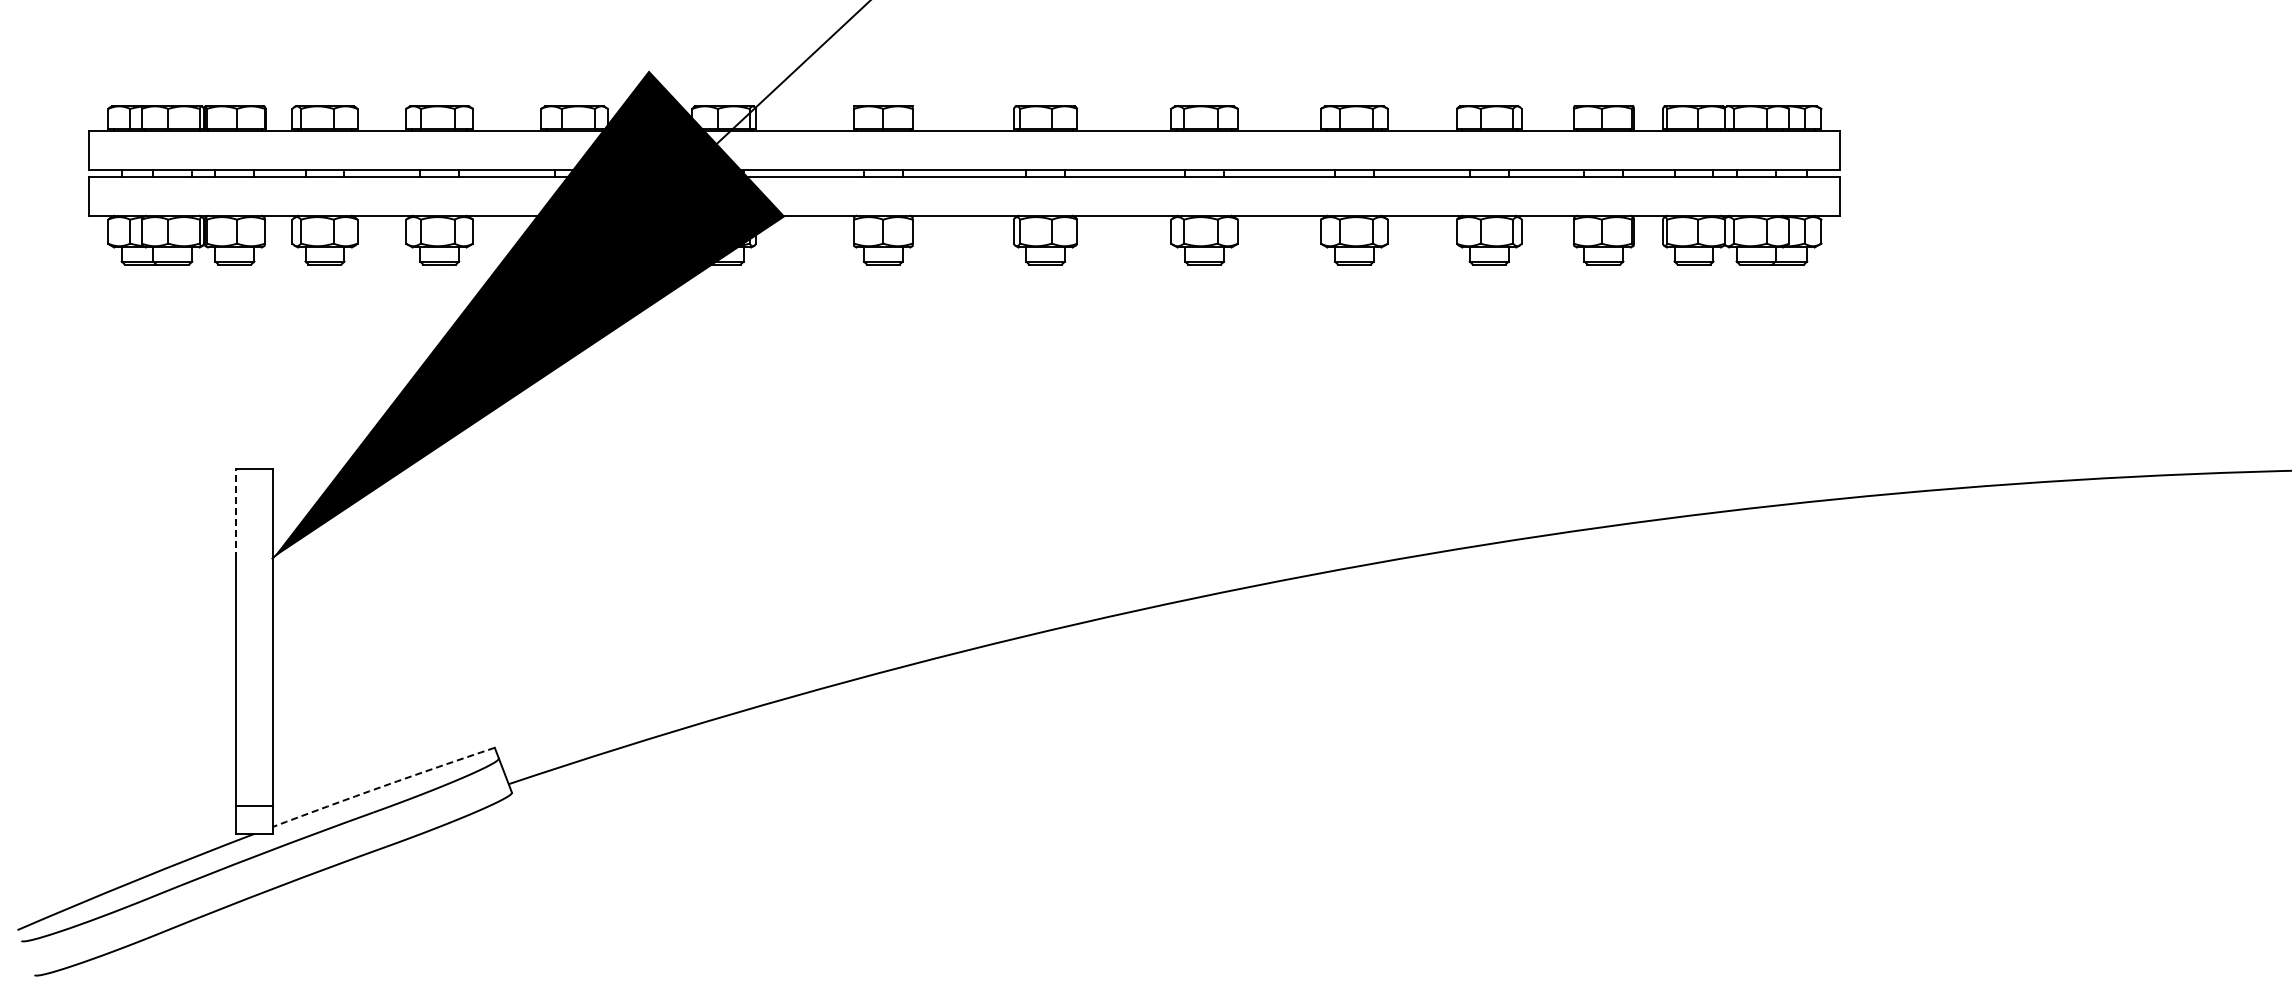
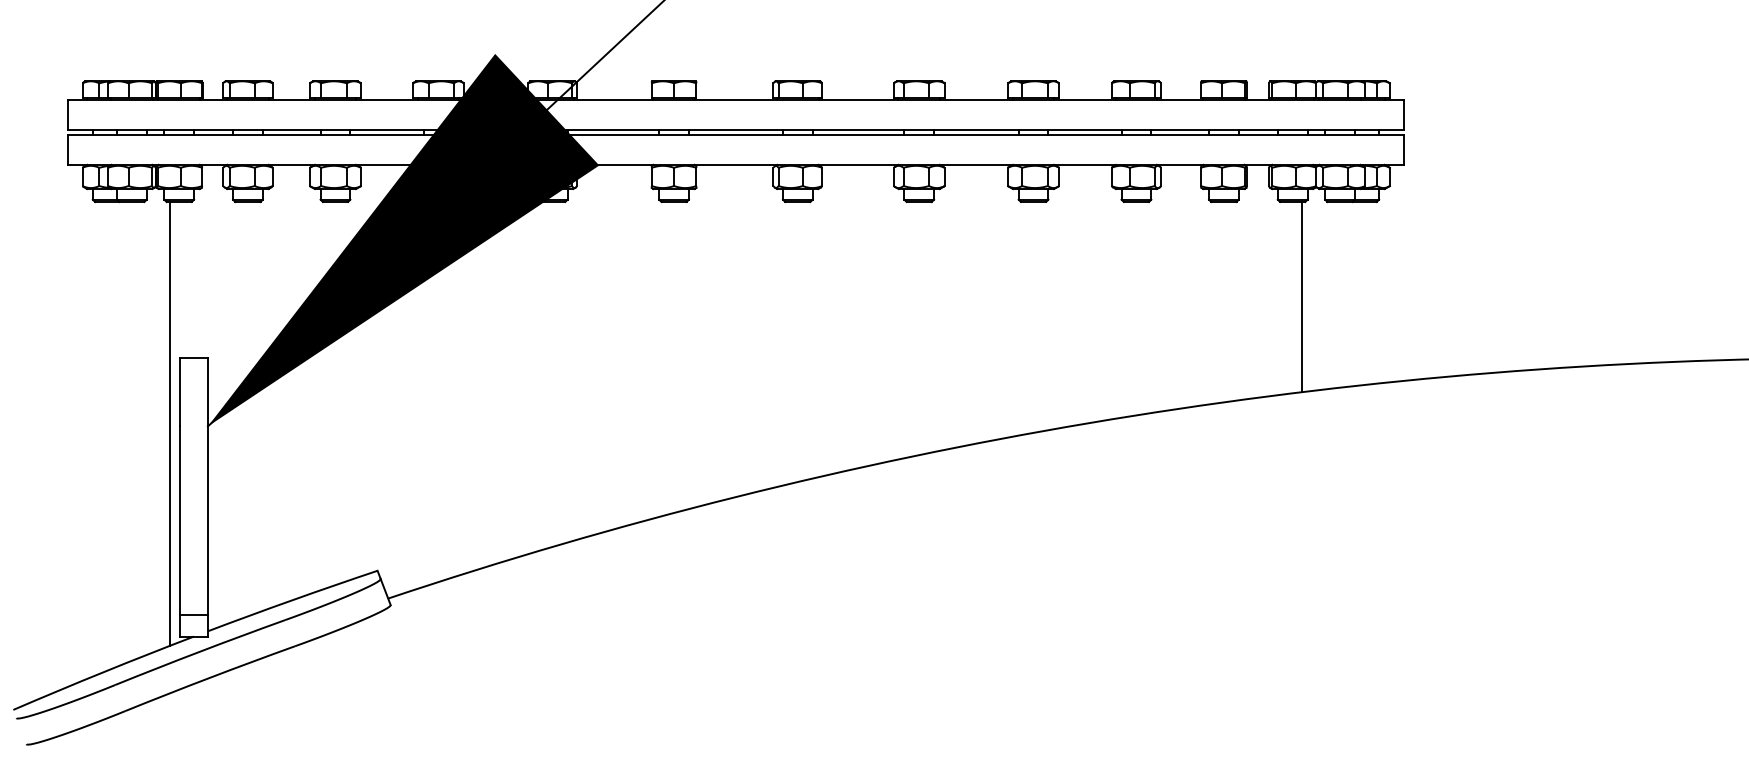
line: (1706, 388) -> (1302, 296), added
line: (236, 513) -> (180, 392), dashed -> solid
line: (222, 555) -> (169, 424), added
arc: (383, 786) -> (292, 600), dashed -> solid

